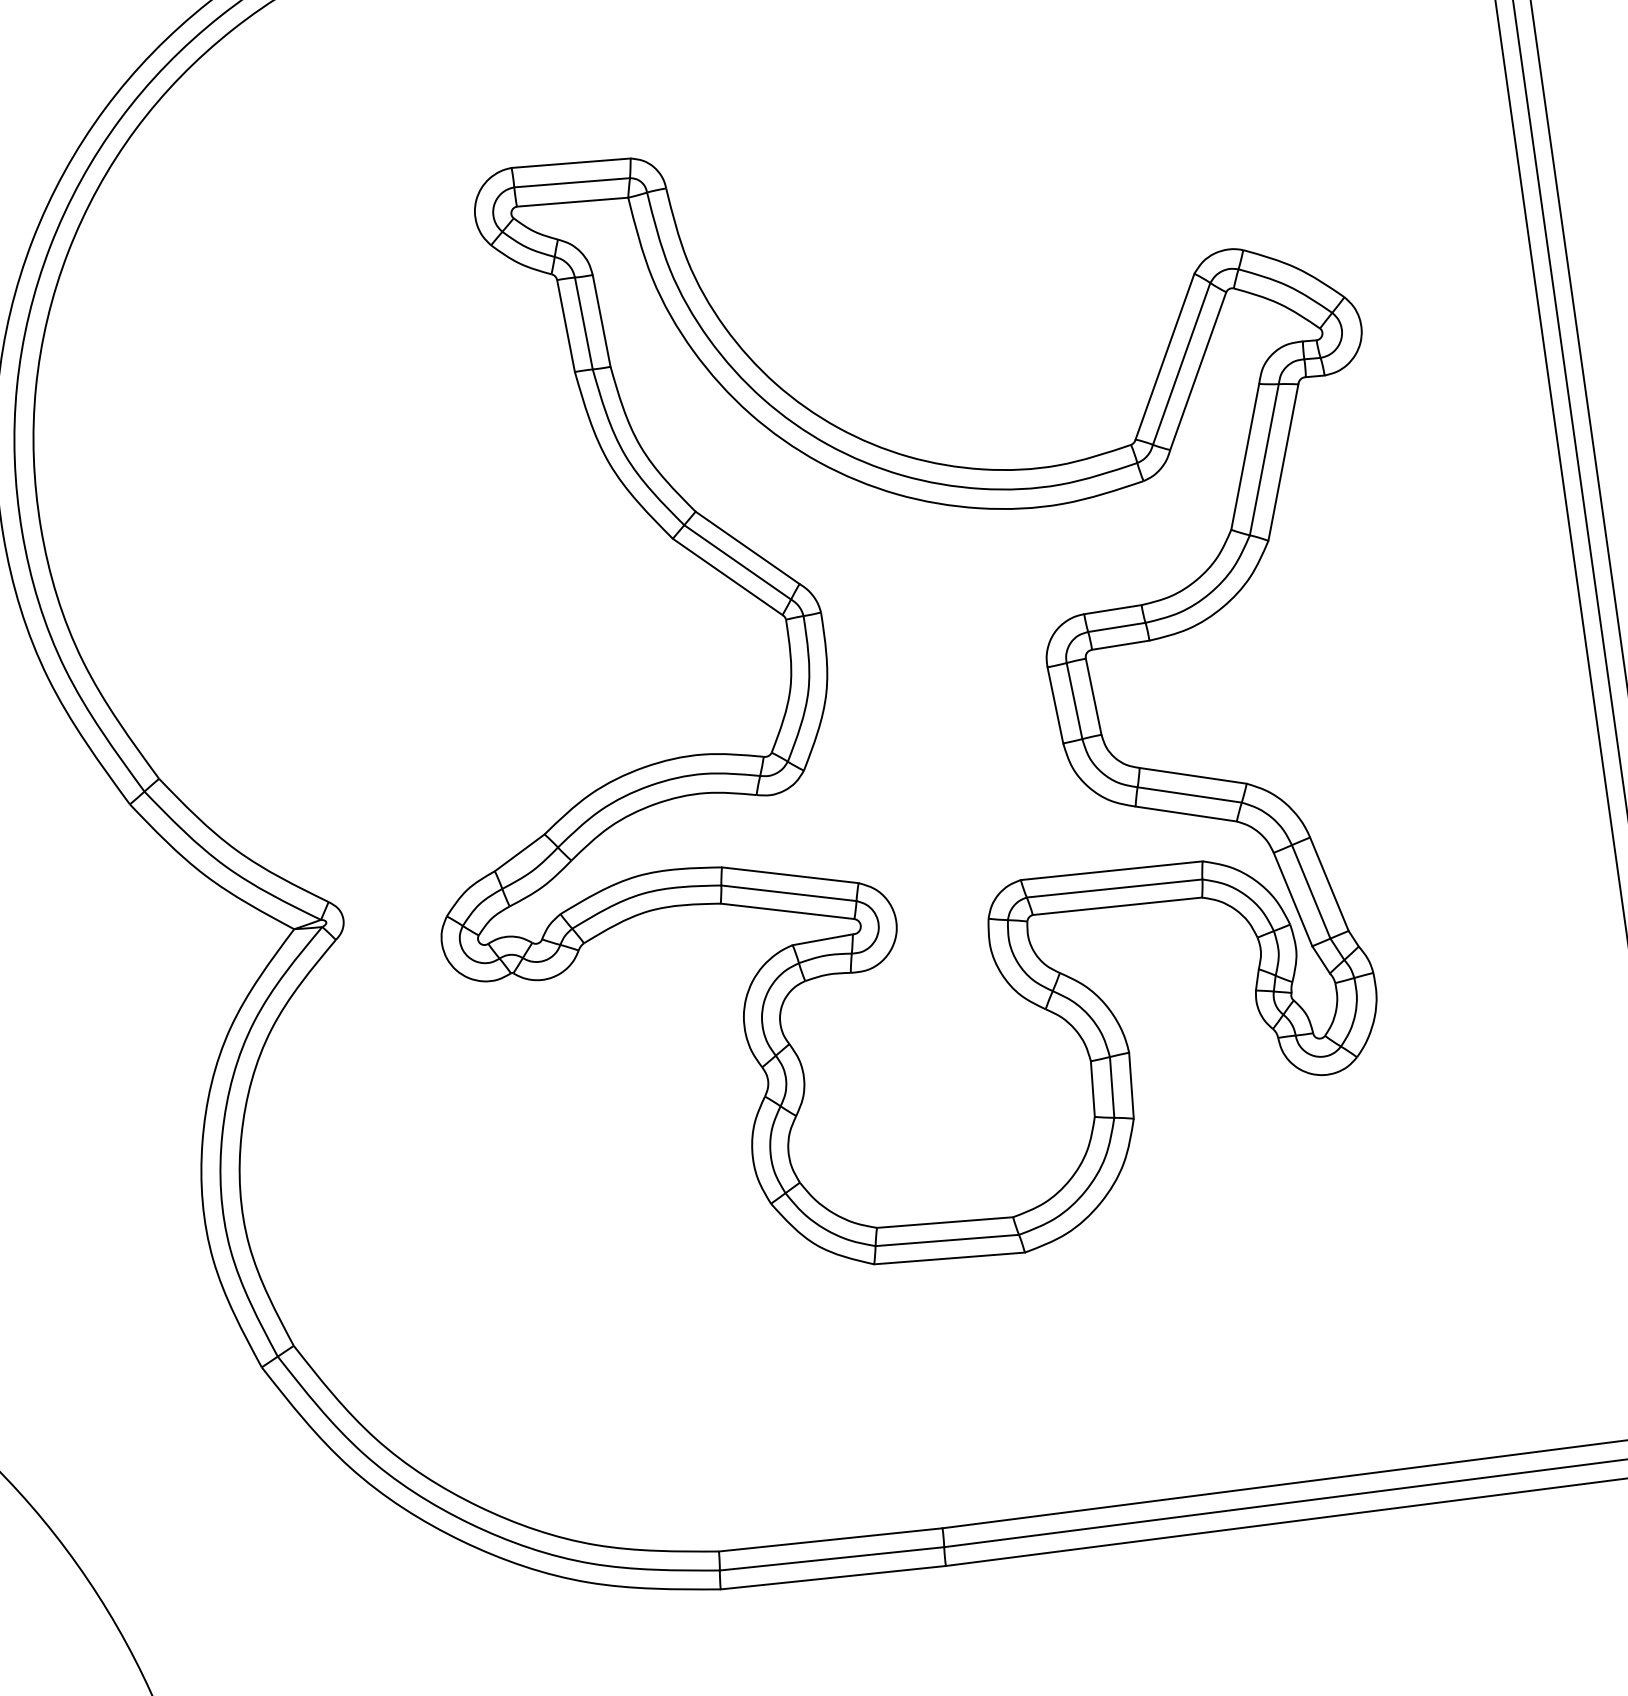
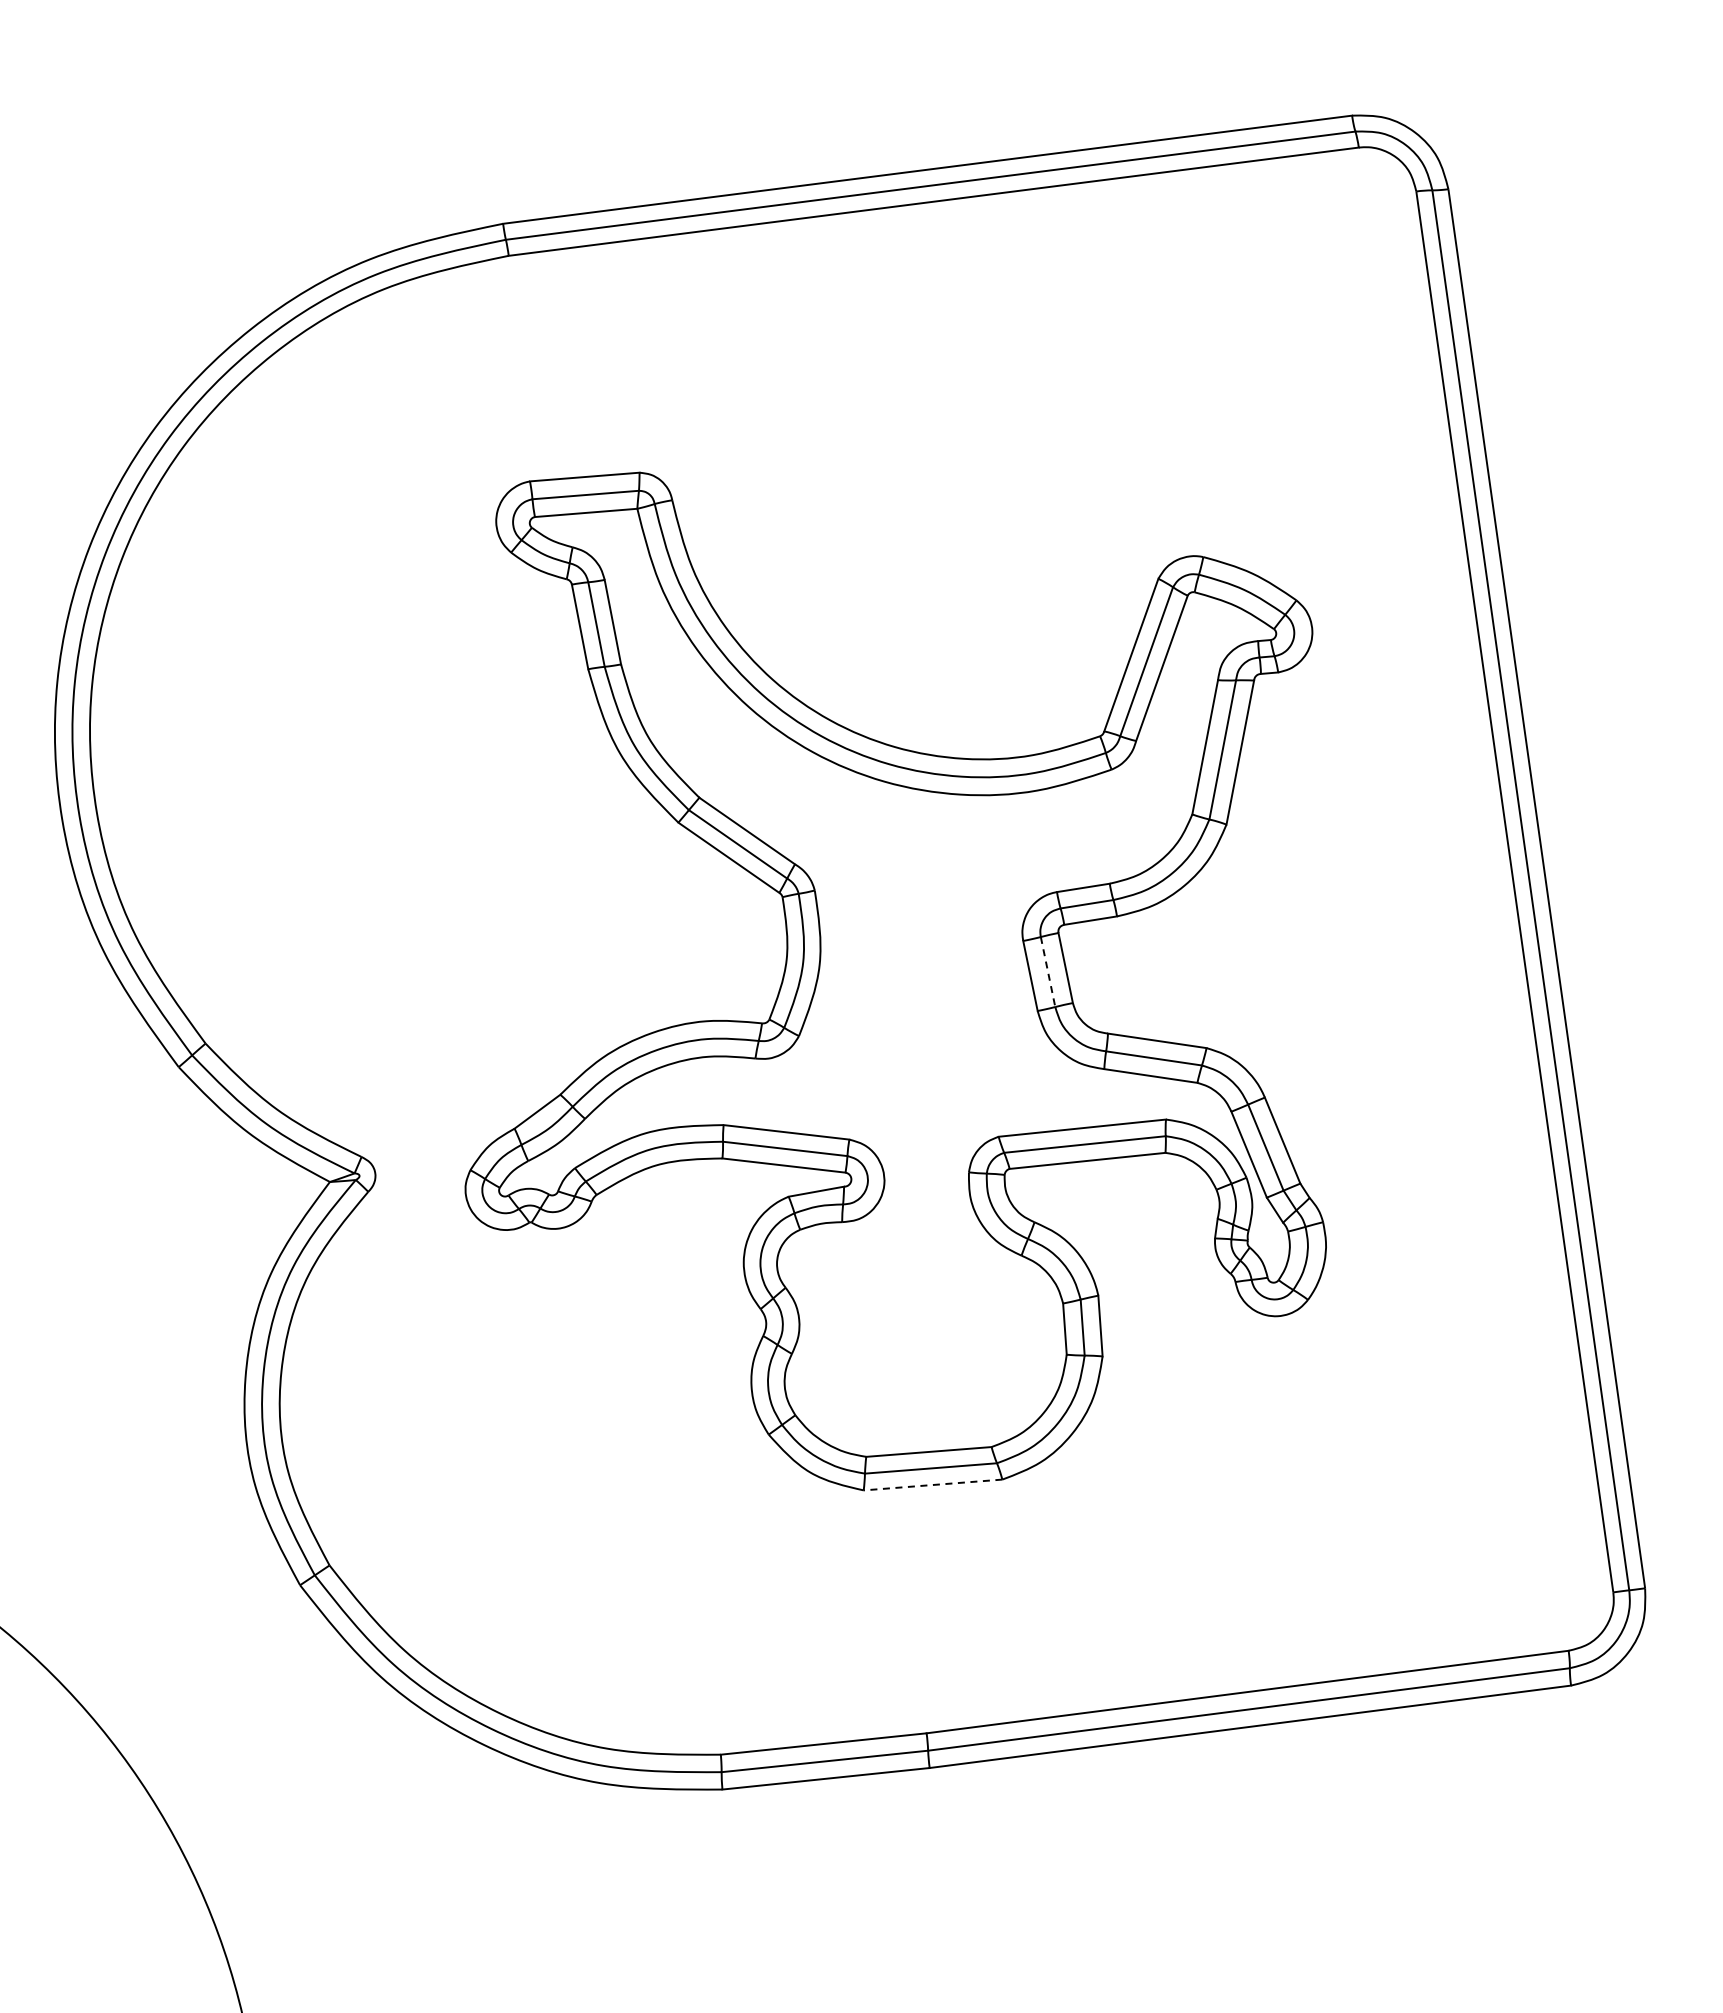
line: (1075, 701) -> (1048, 972), solid -> dashed
line: (950, 1259) -> (933, 1485), solid -> dashed

